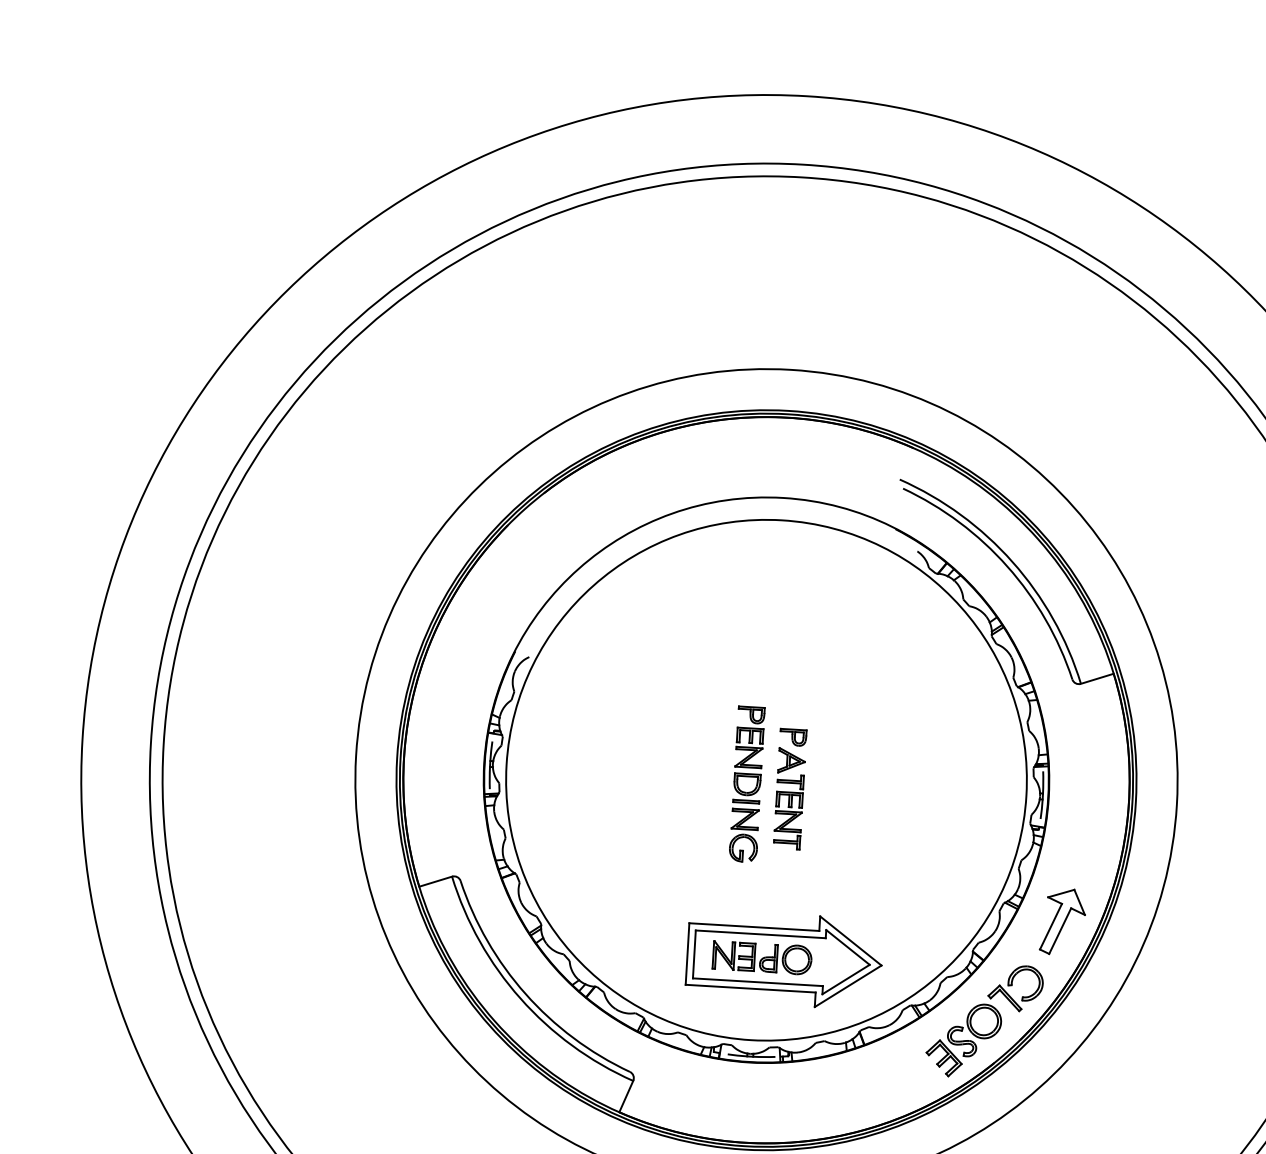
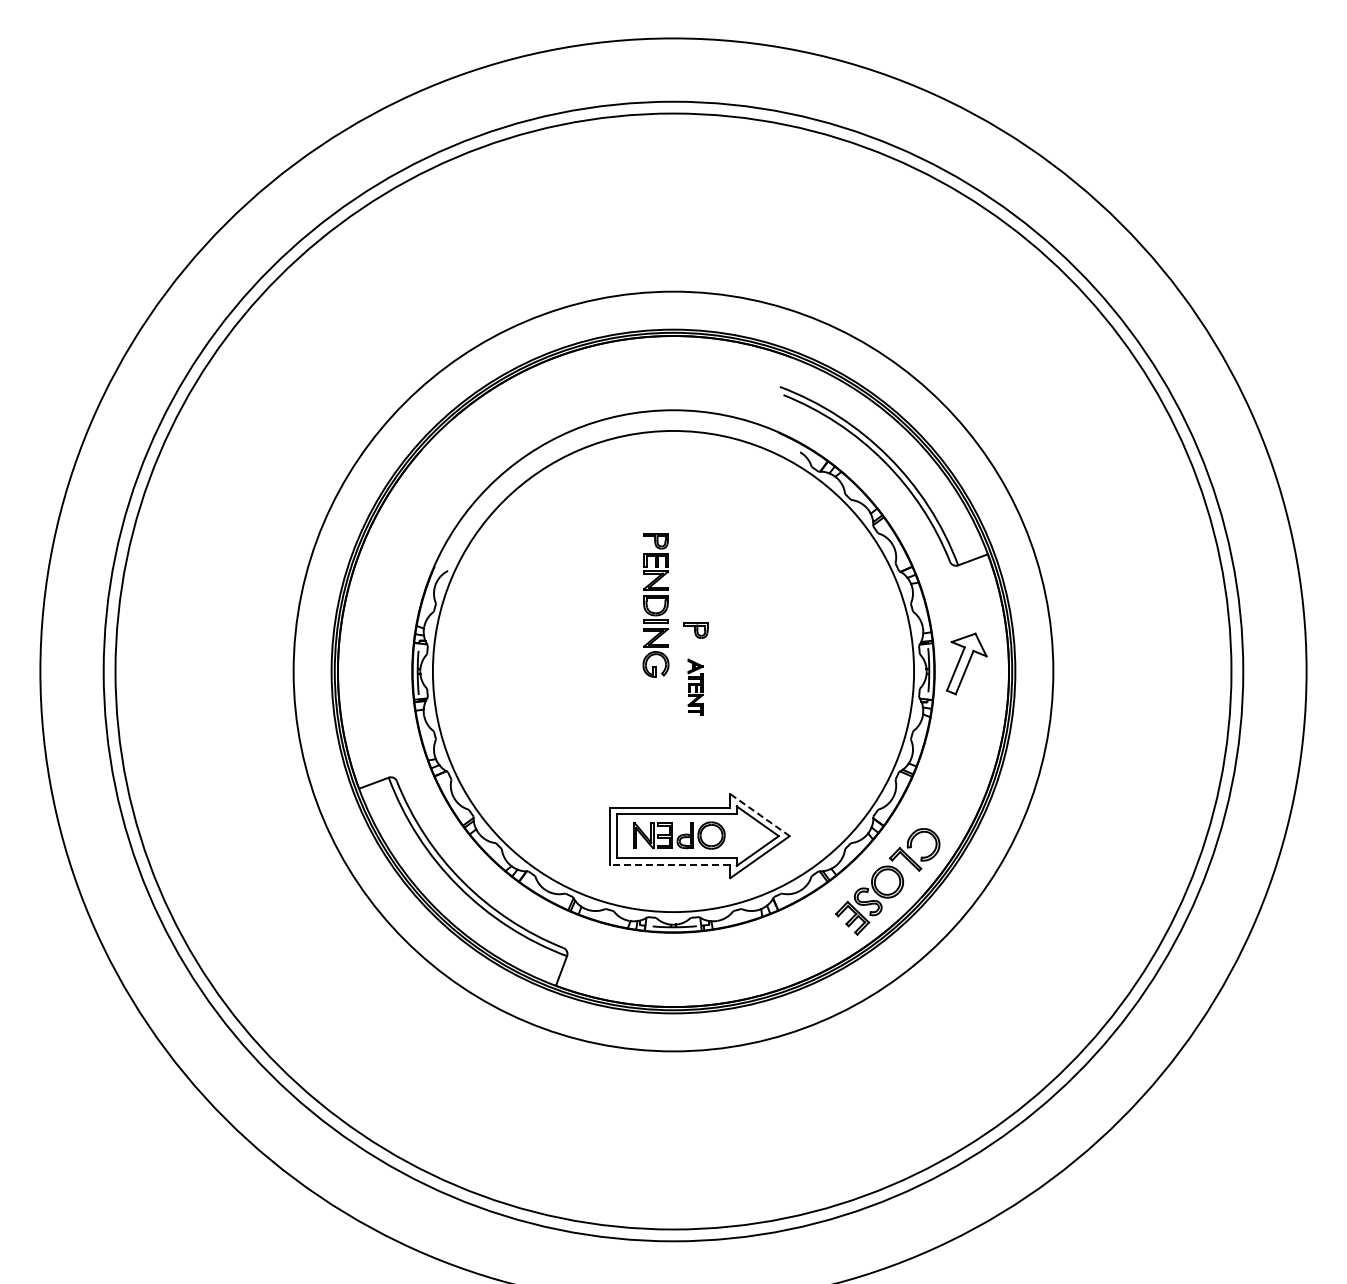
part: (746, 784) -> (655, 605), moved
part: (789, 798) -> (695, 687), size x0.6
part: (1062, 921) -> (966, 663), moved
line: (851, 941) -> (760, 815), solid -> dashed
line: (749, 988) -> (669, 864), solid -> dashed

